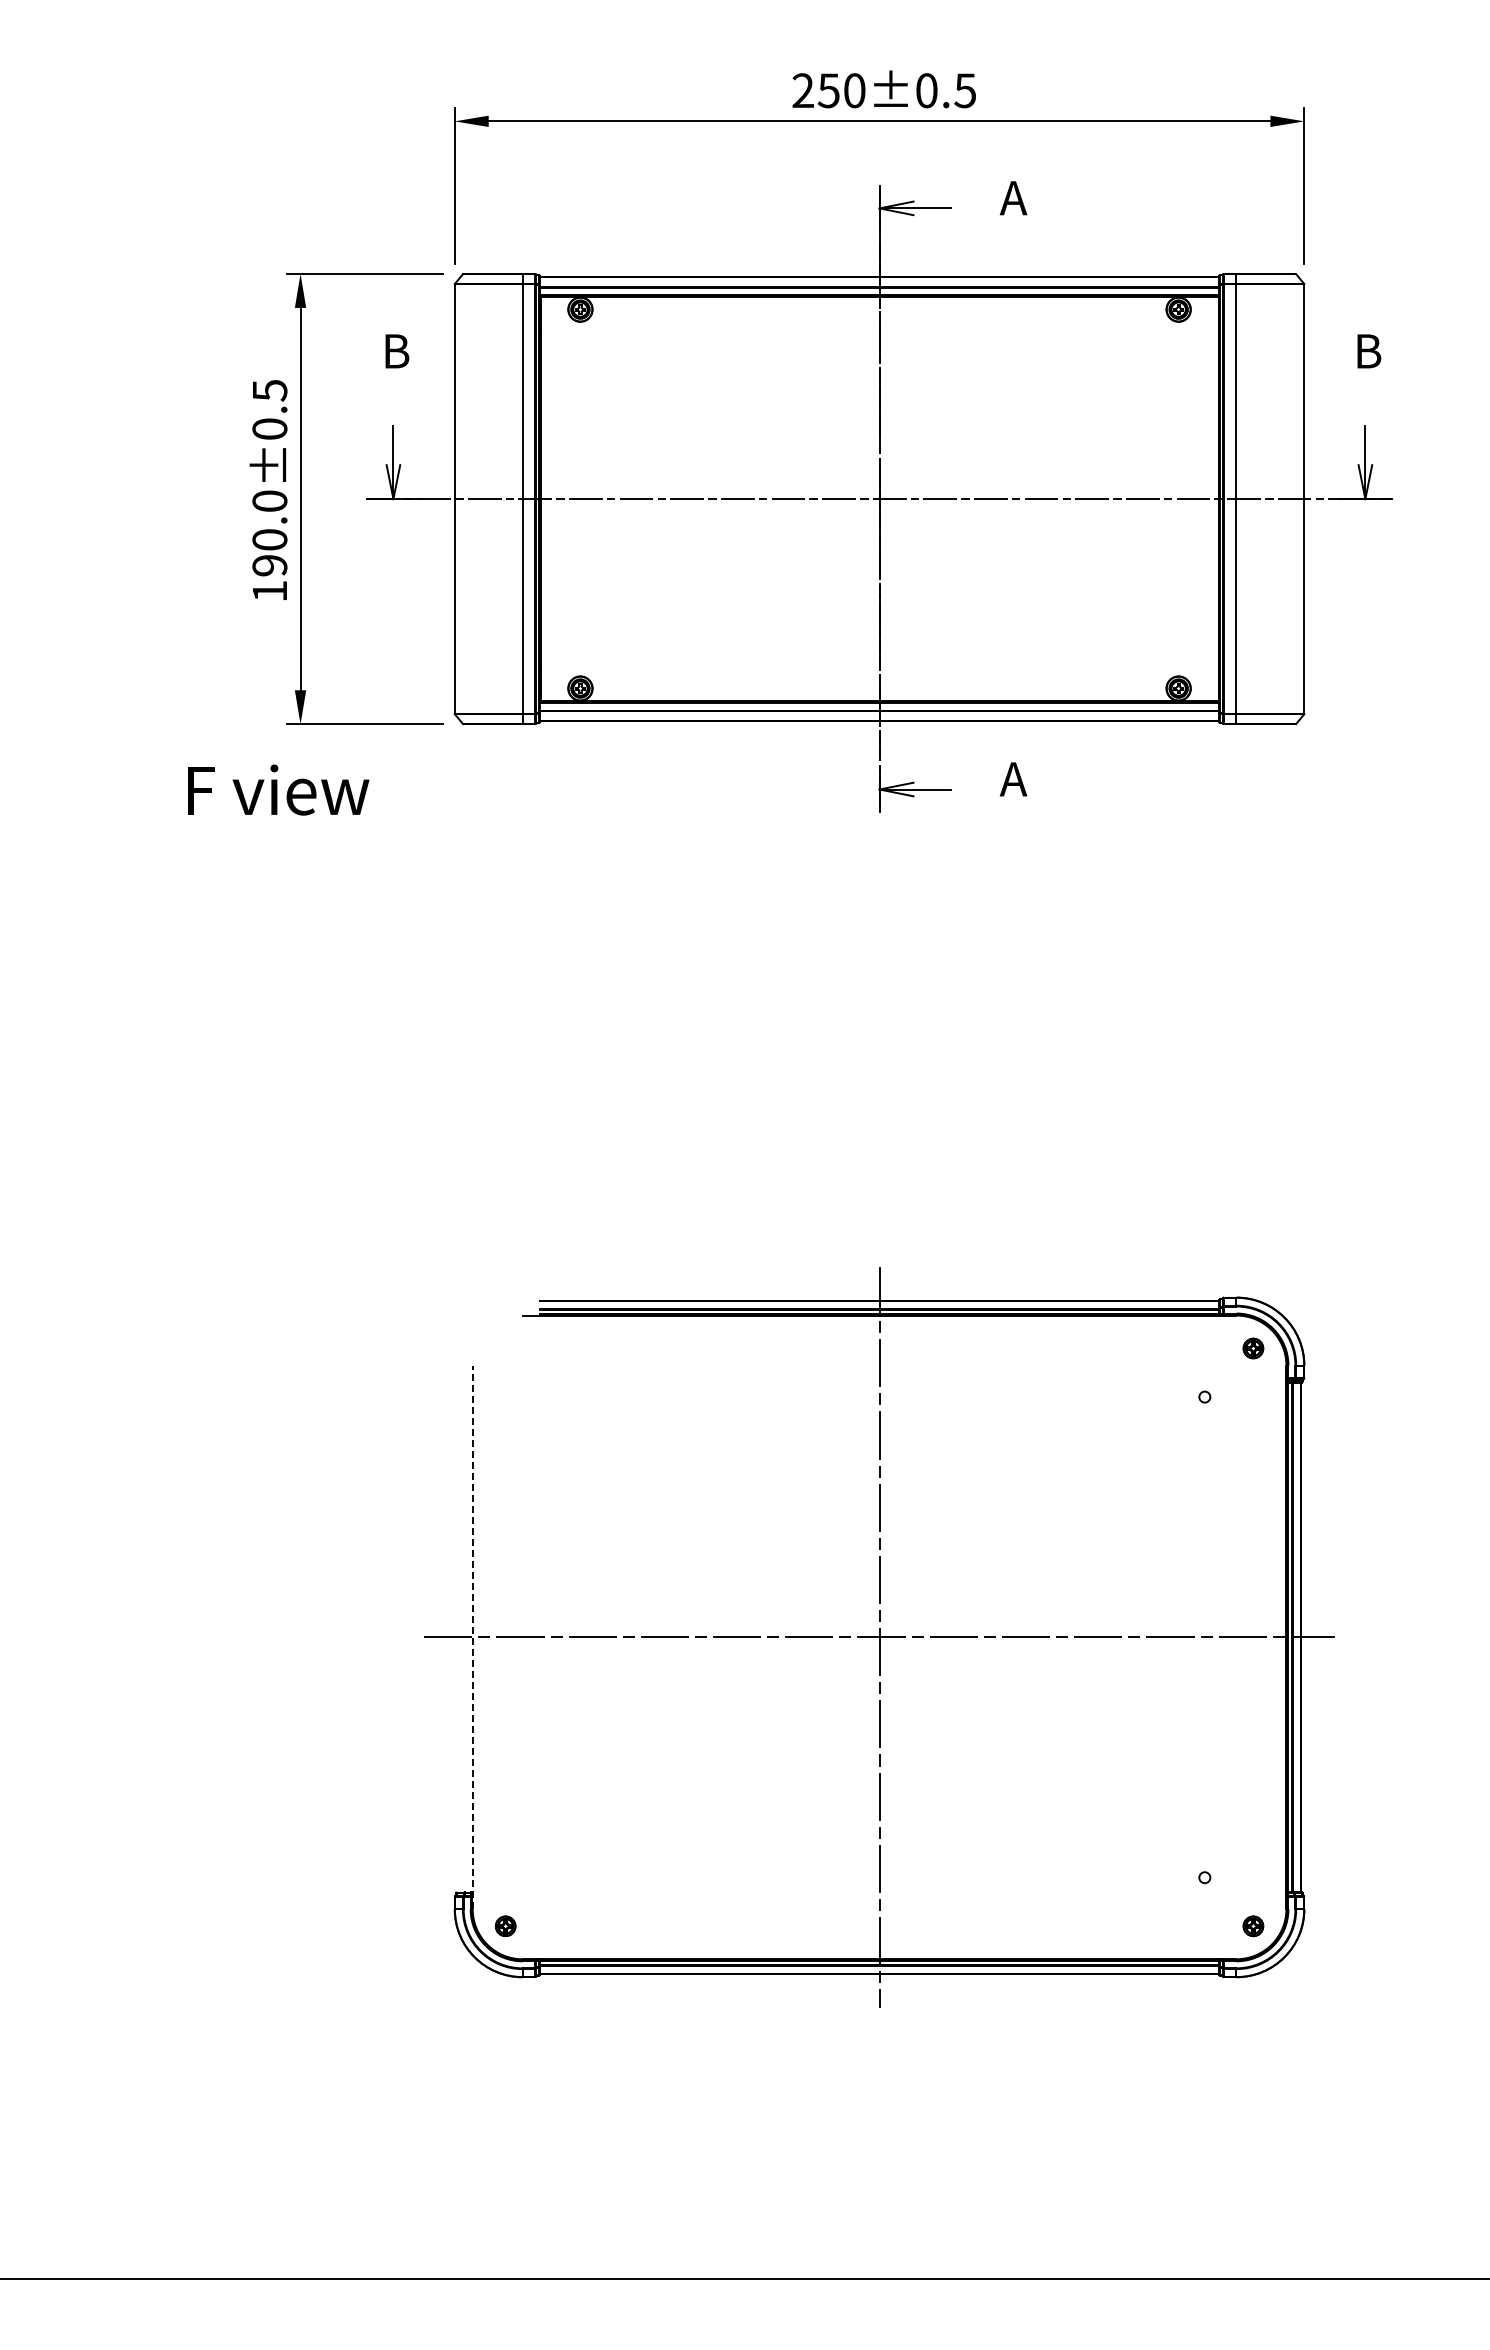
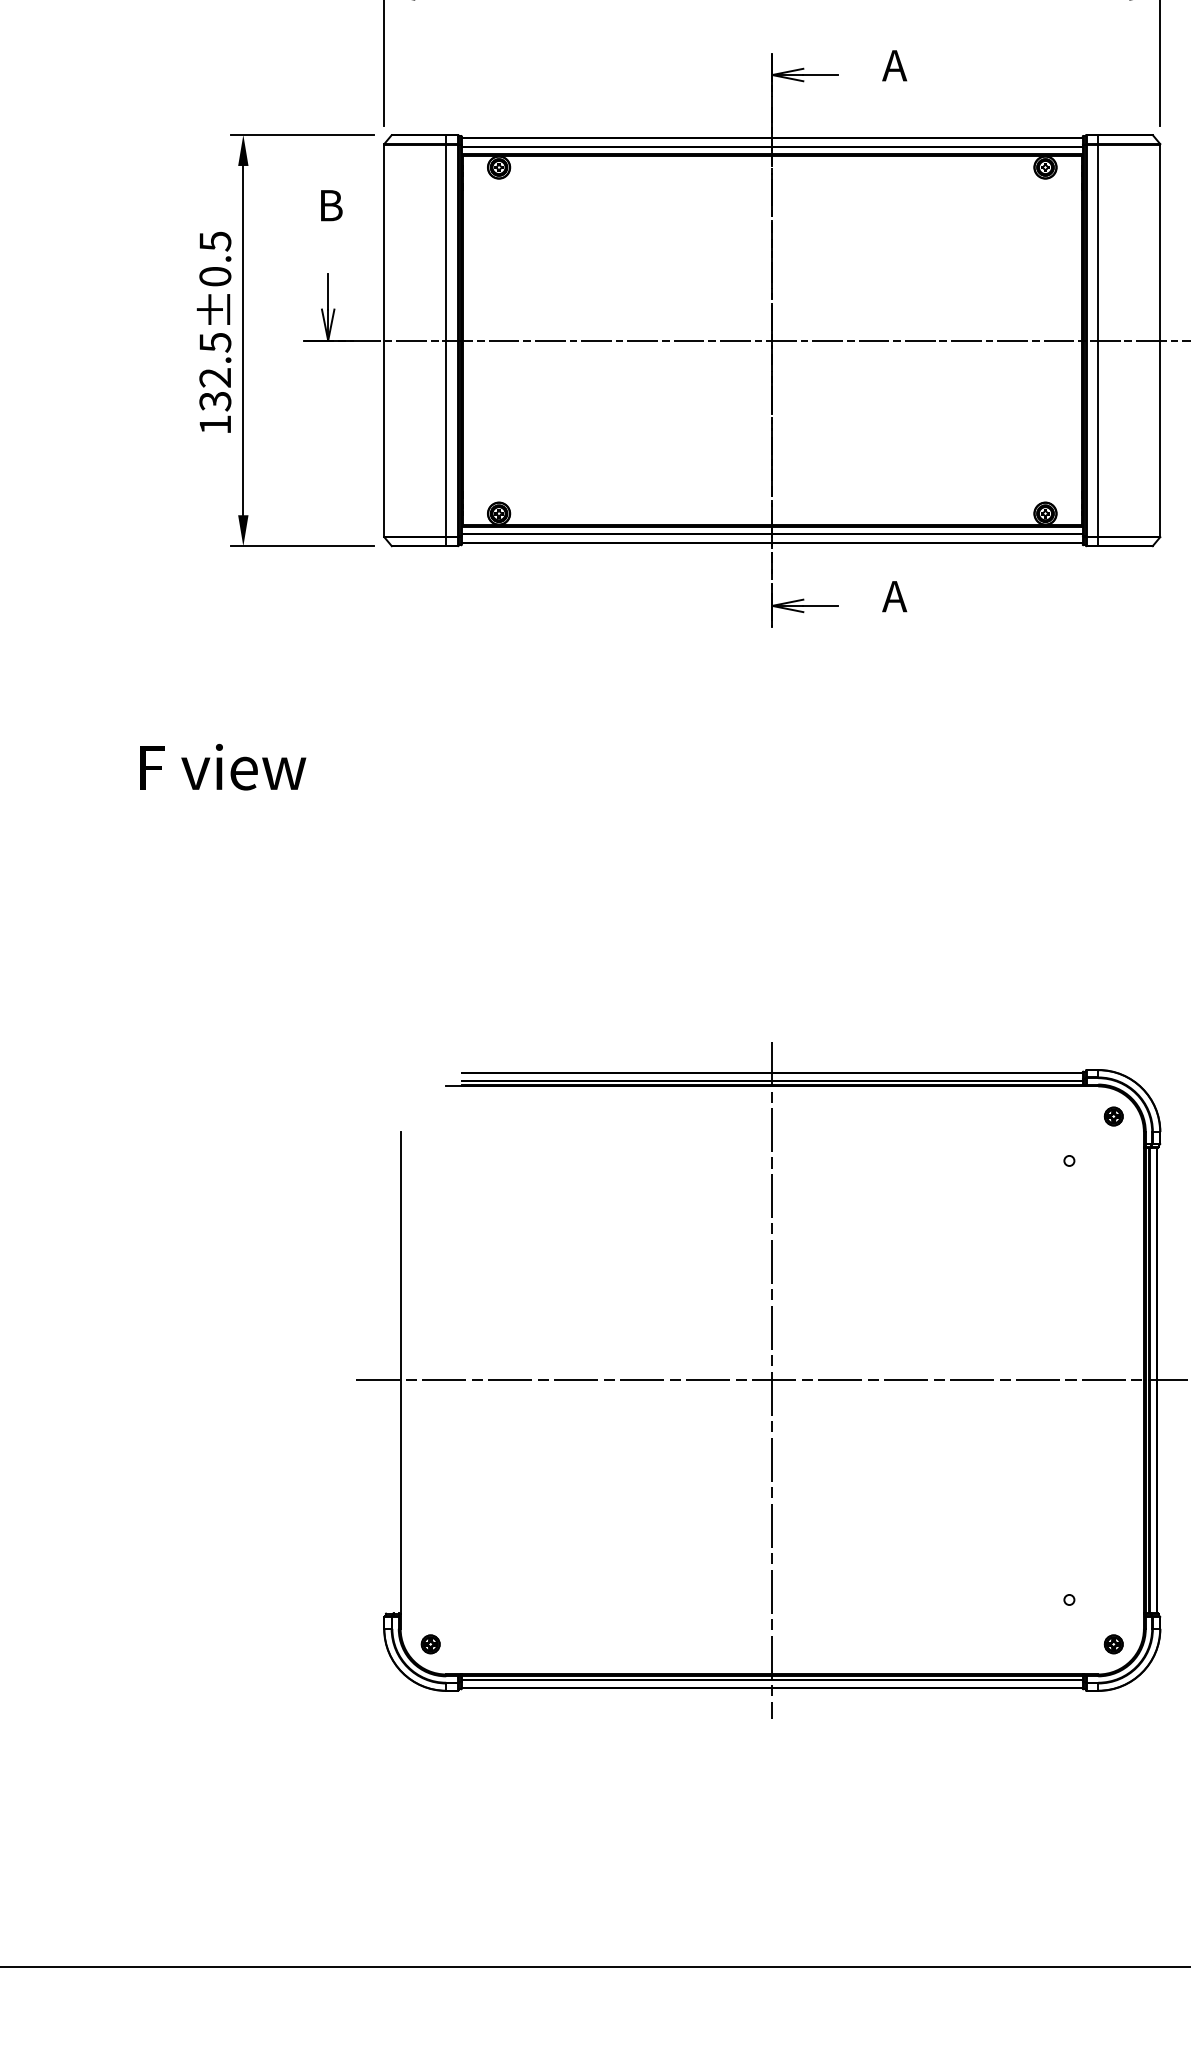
text: (269, 533) -> (214, 372), 190.0±0.5 -> 132.5±0.5
text: (278, 789) -> (223, 766), moved
line: (472, 1637) -> (400, 1380), dashed -> solid

